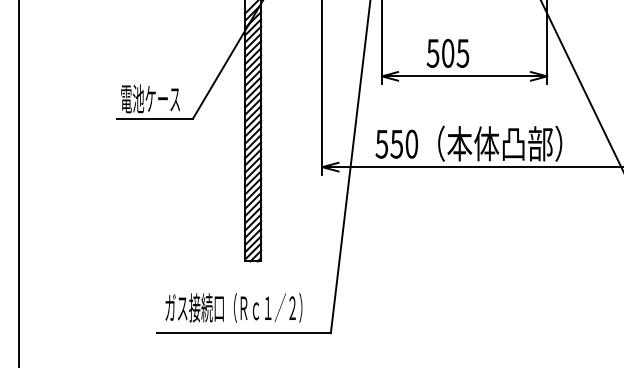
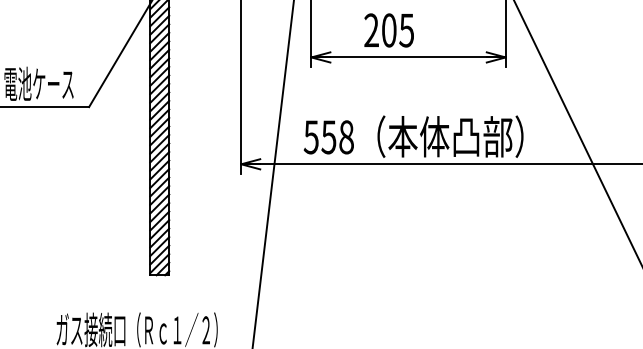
text: (432, 52) -> (370, 29), 505 -> 205
text: (411, 144) -> (346, 137), 550 -> 558

